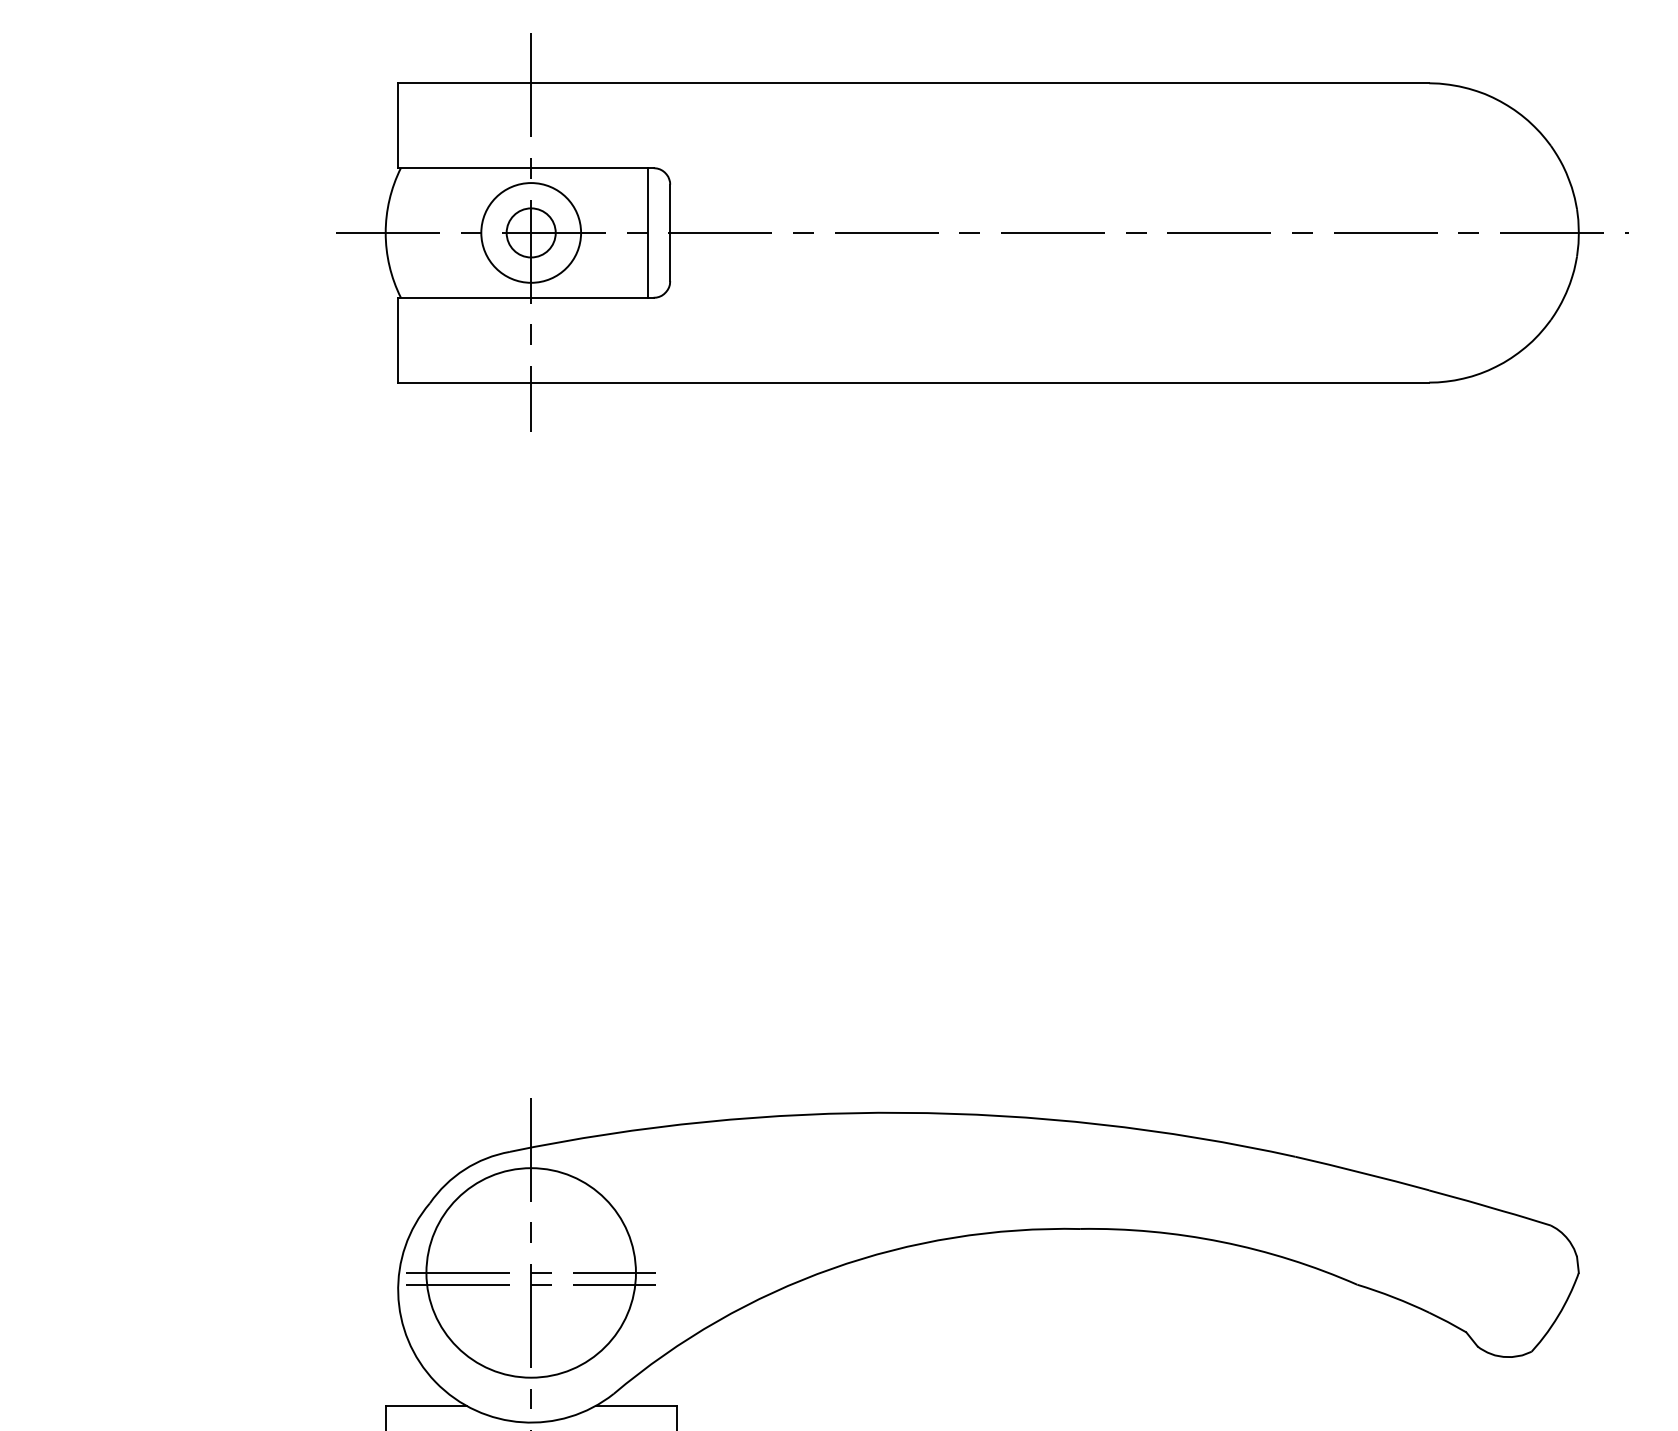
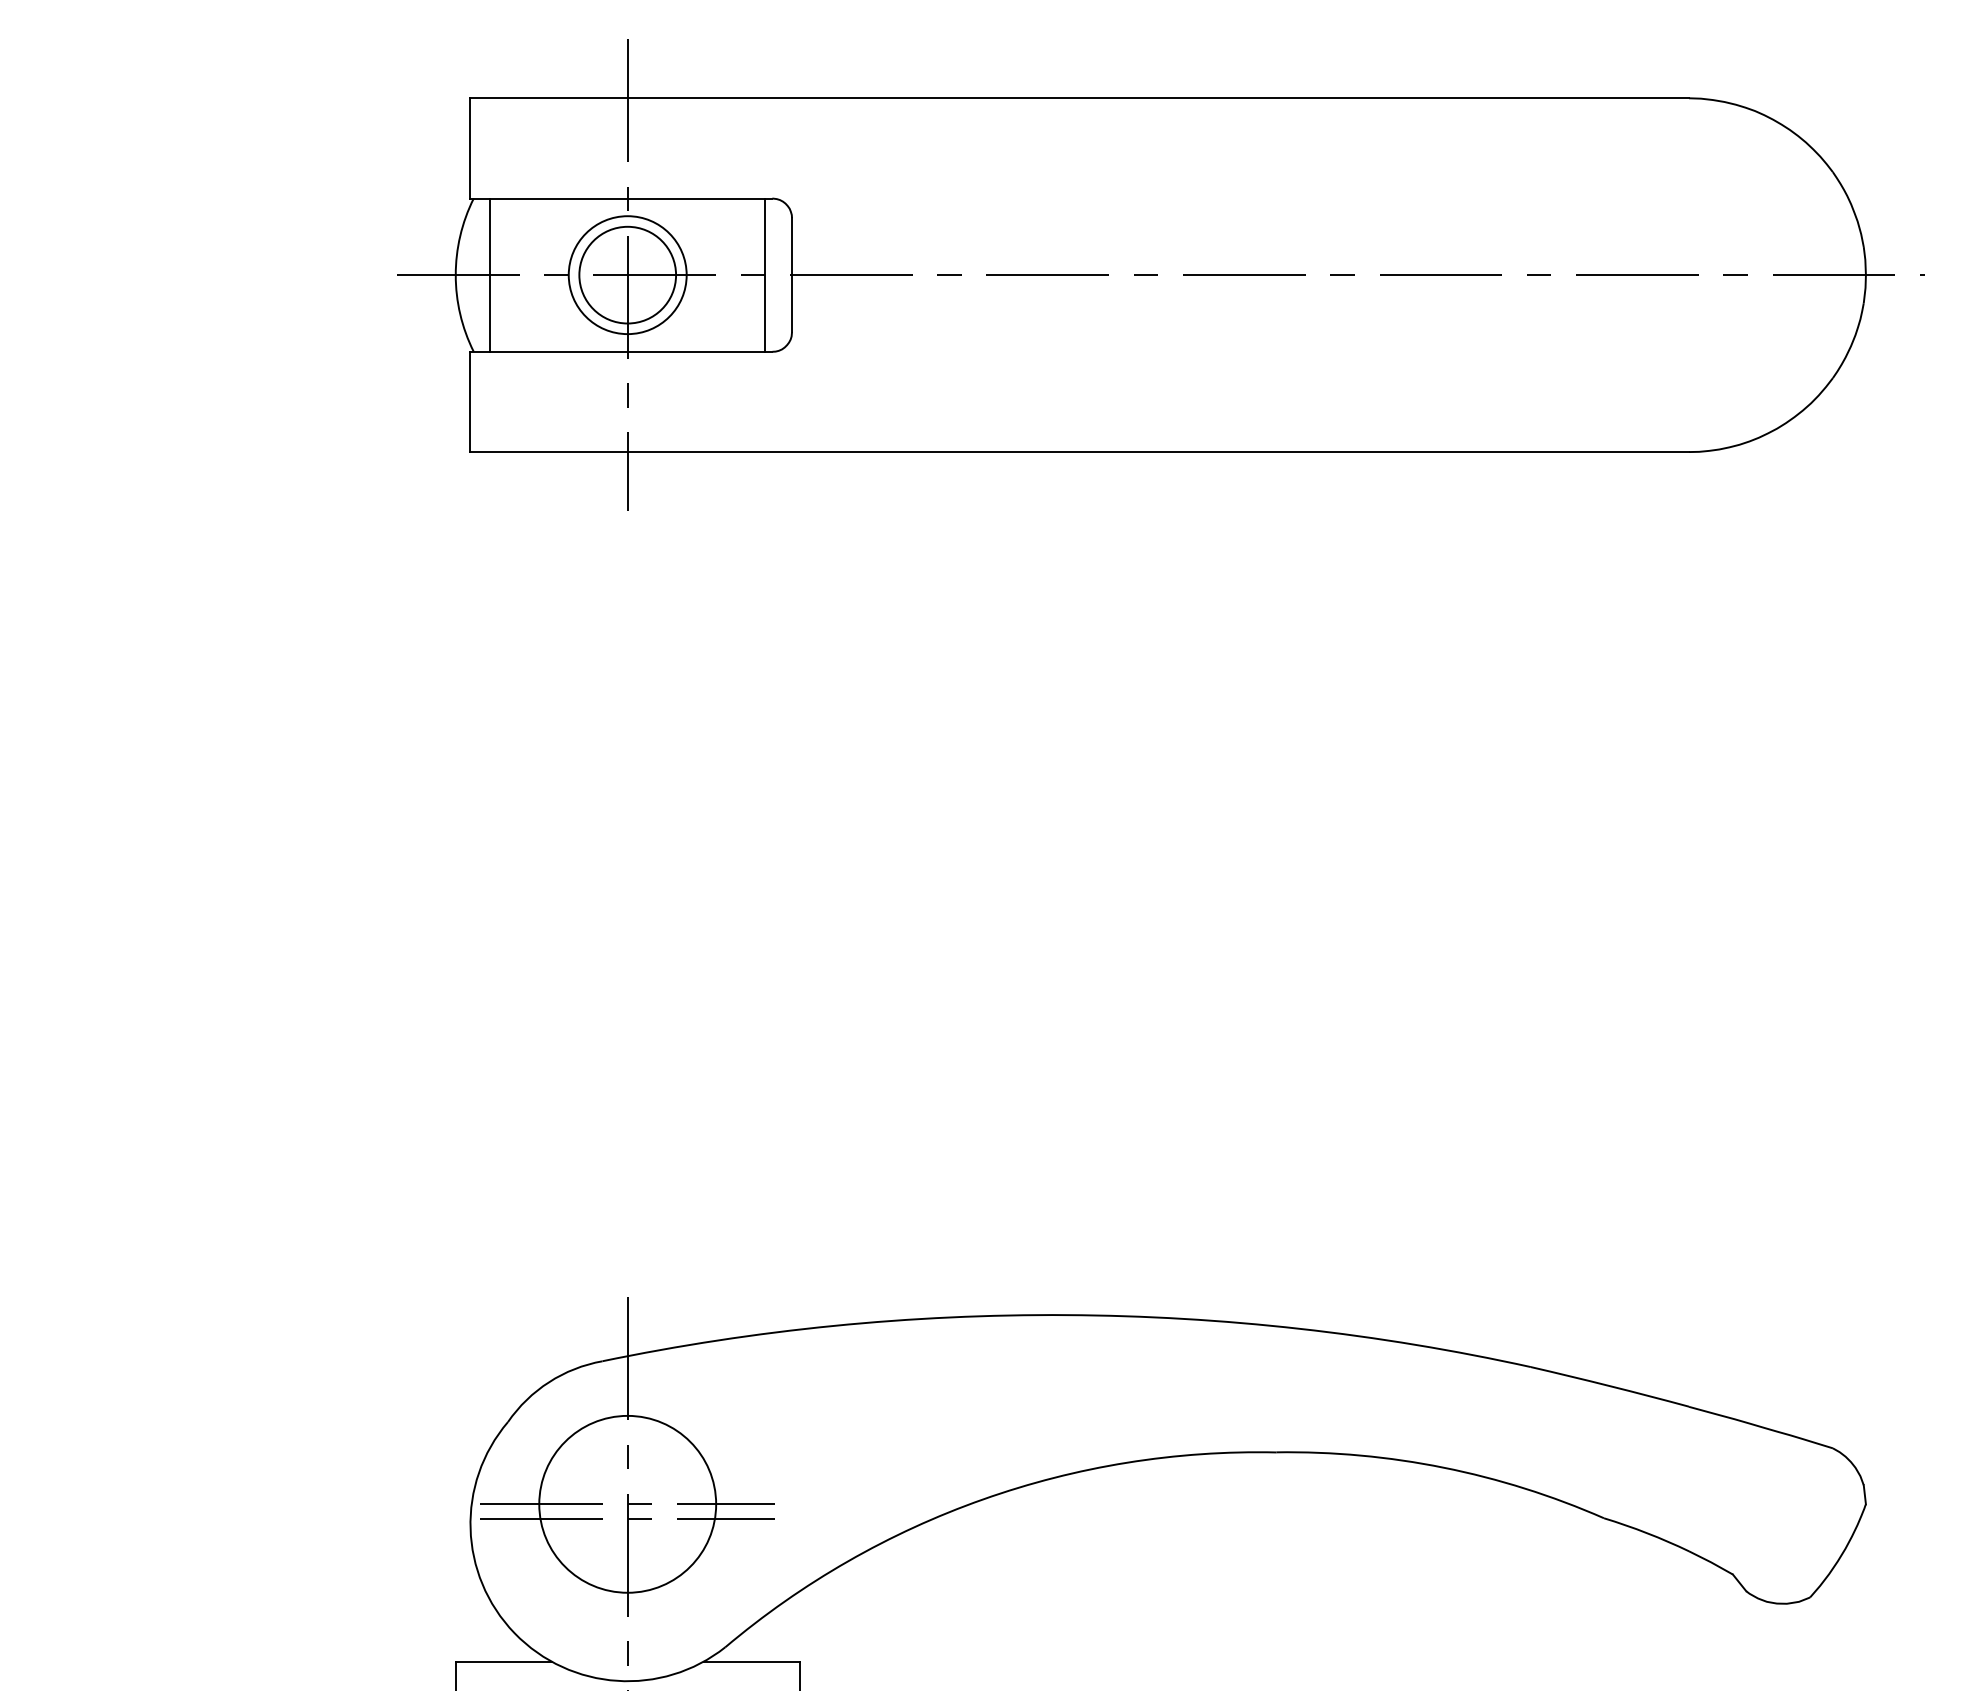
line: (415, 232) -> (490, 274), added
circle: (531, 232) -> (627, 274), size x1.67
circle: (531, 1272) -> (627, 1503), size x0.71

